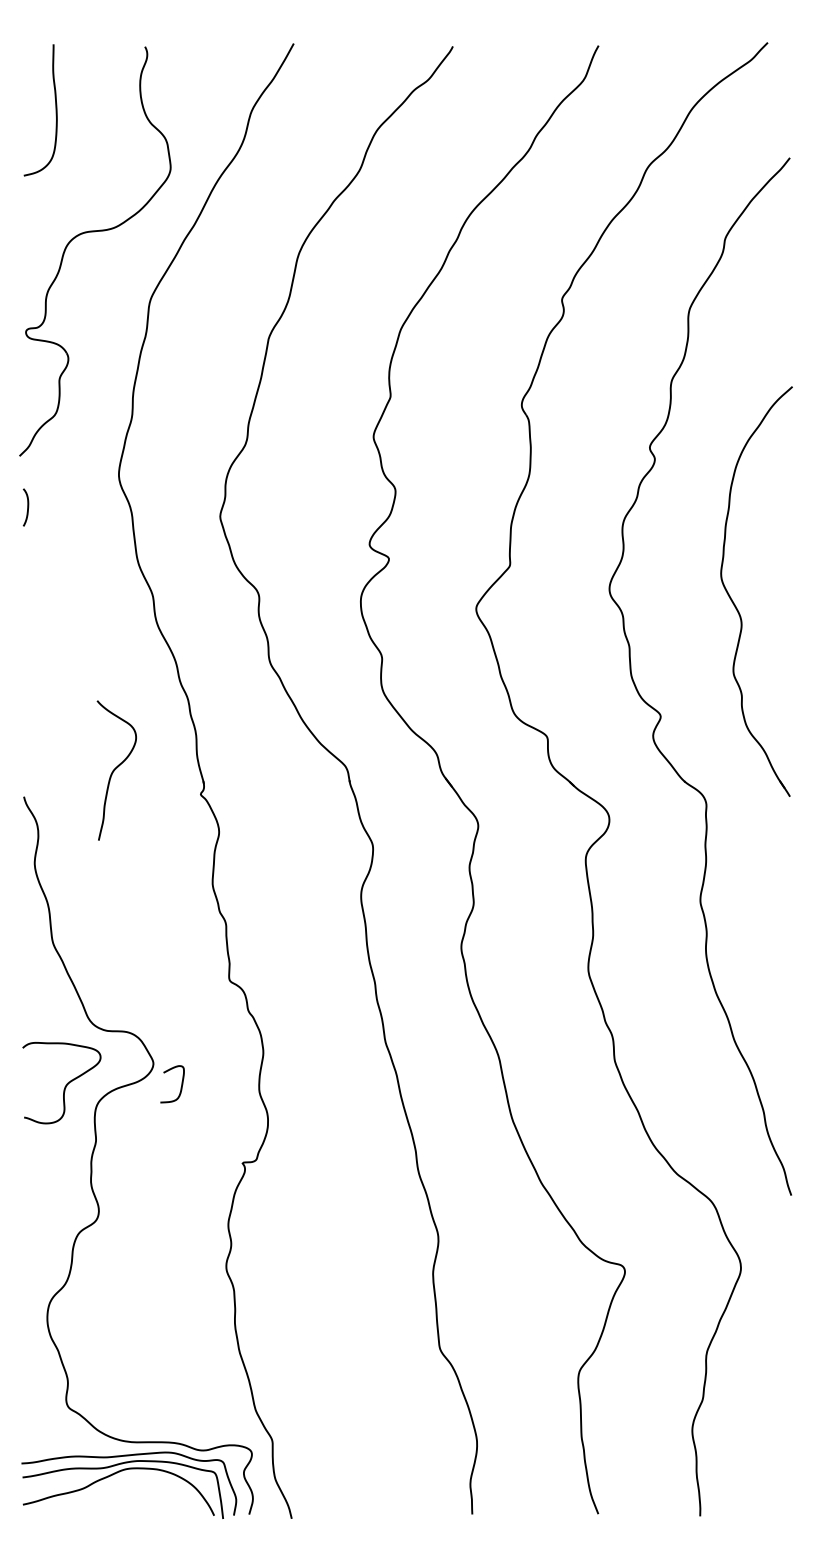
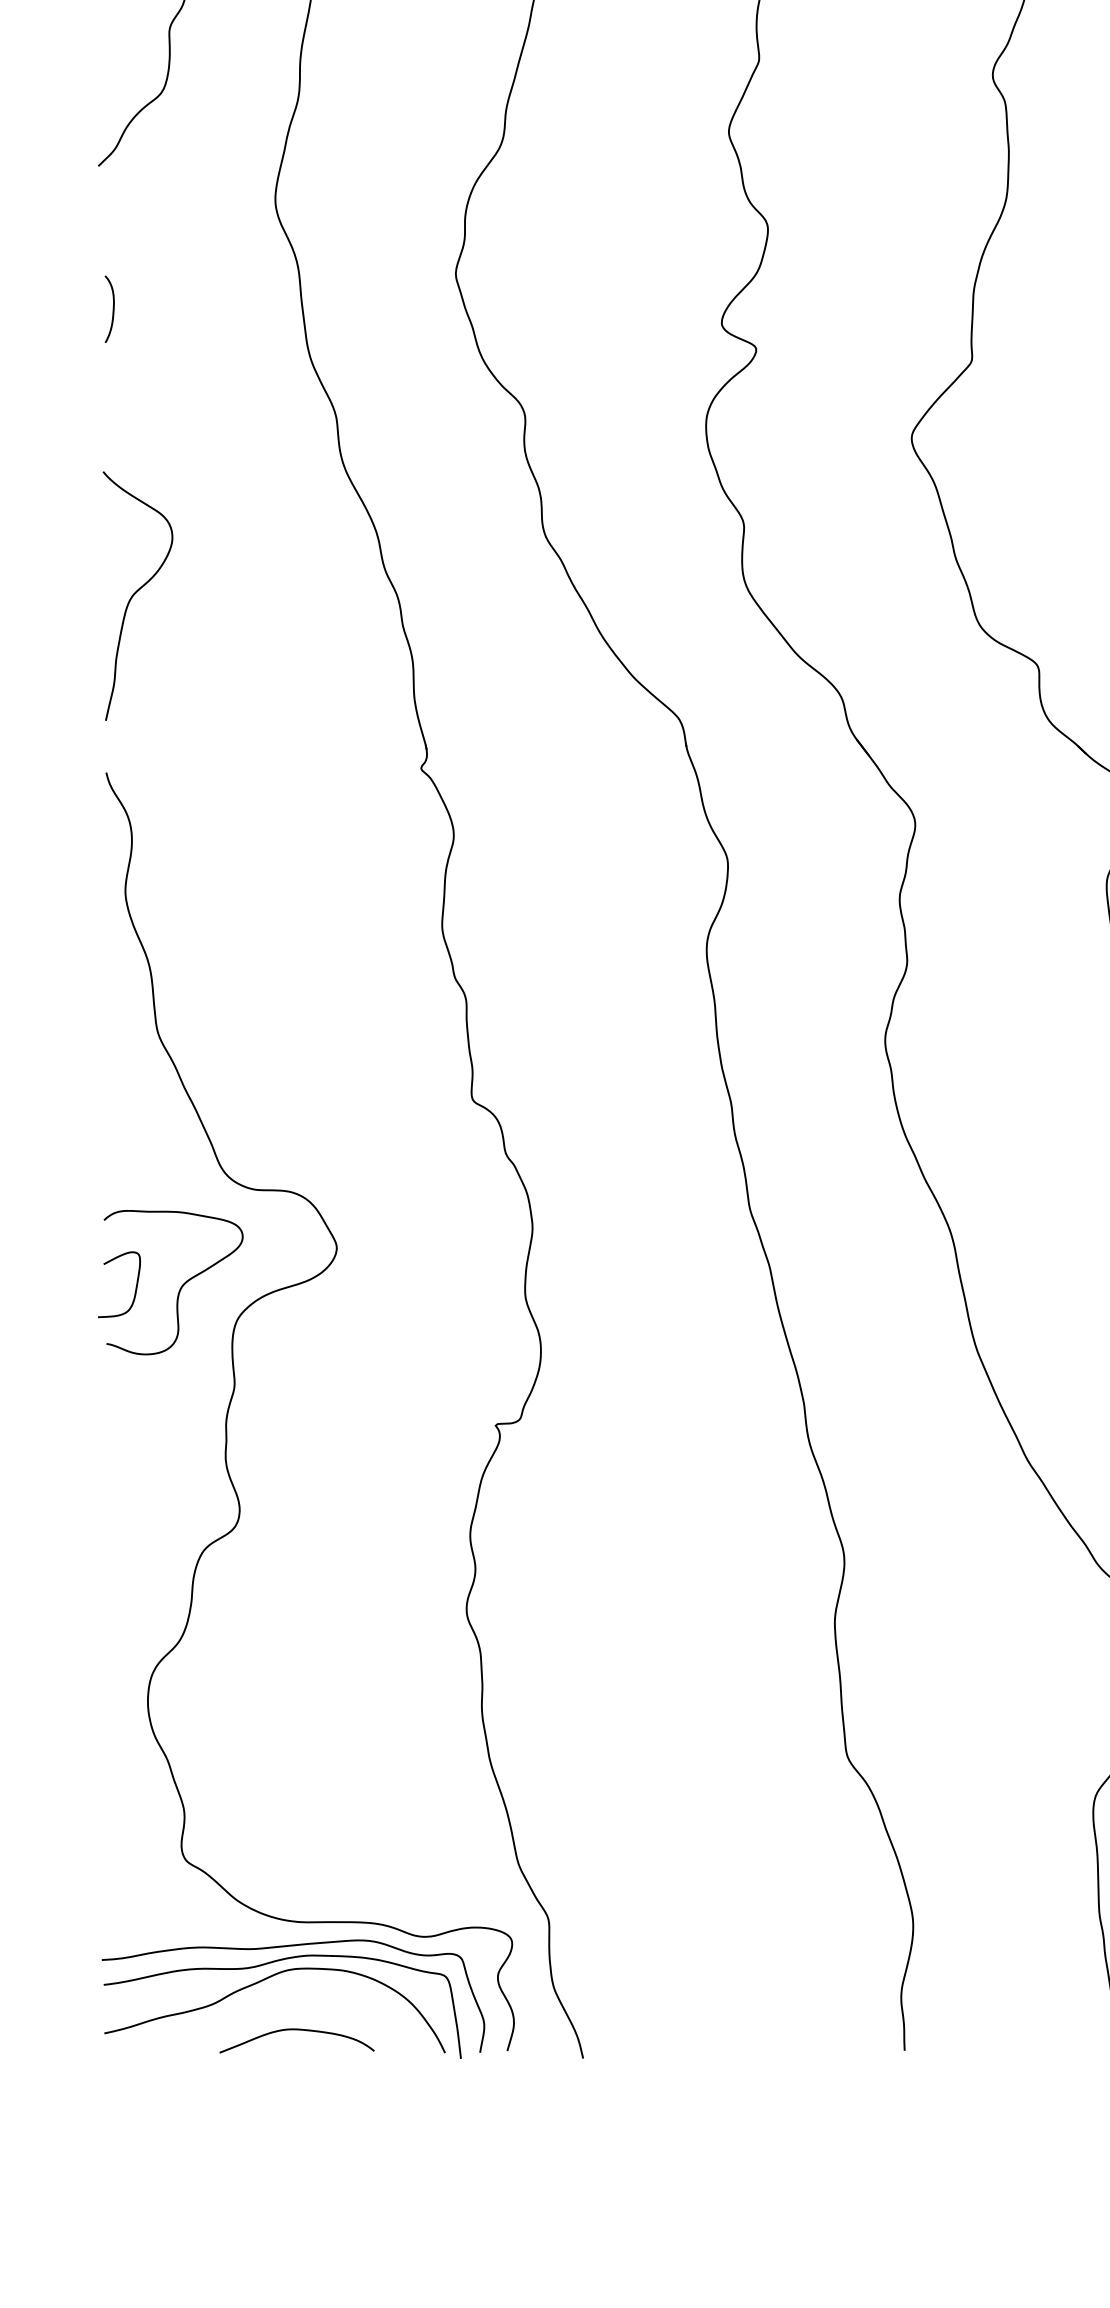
curve: (27, 507) -> (112, 309), moved
curve: (116, 769) -> (137, 594), moved
curve: (180, 1087) -> (133, 1290), moved
curve: (130, 1503) -> (295, 2031), added

